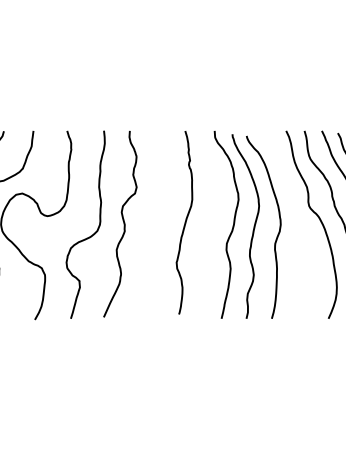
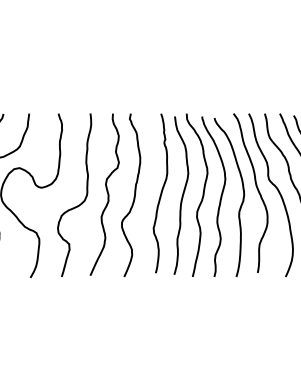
curve: (295, 218) -> (256, 189), added
curve: (154, 224) -> (134, 195), added
curve: (209, 225) -> (182, 195), added

